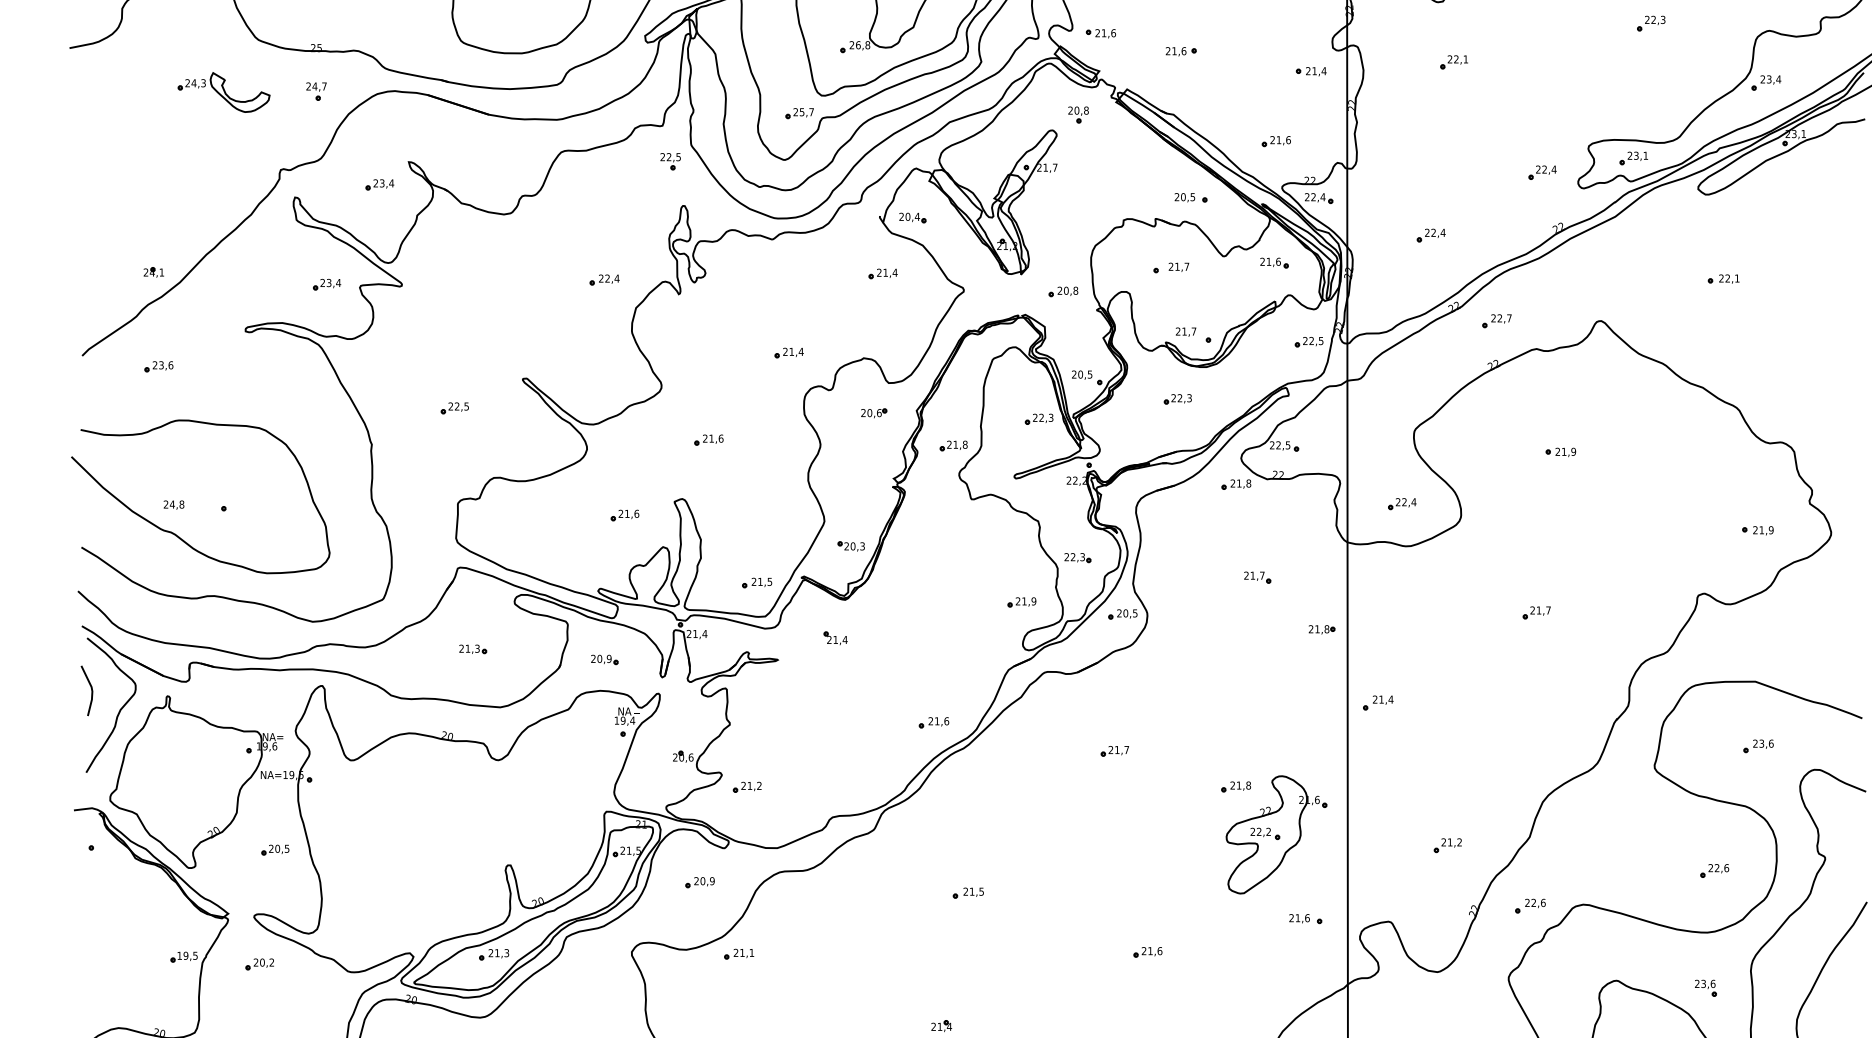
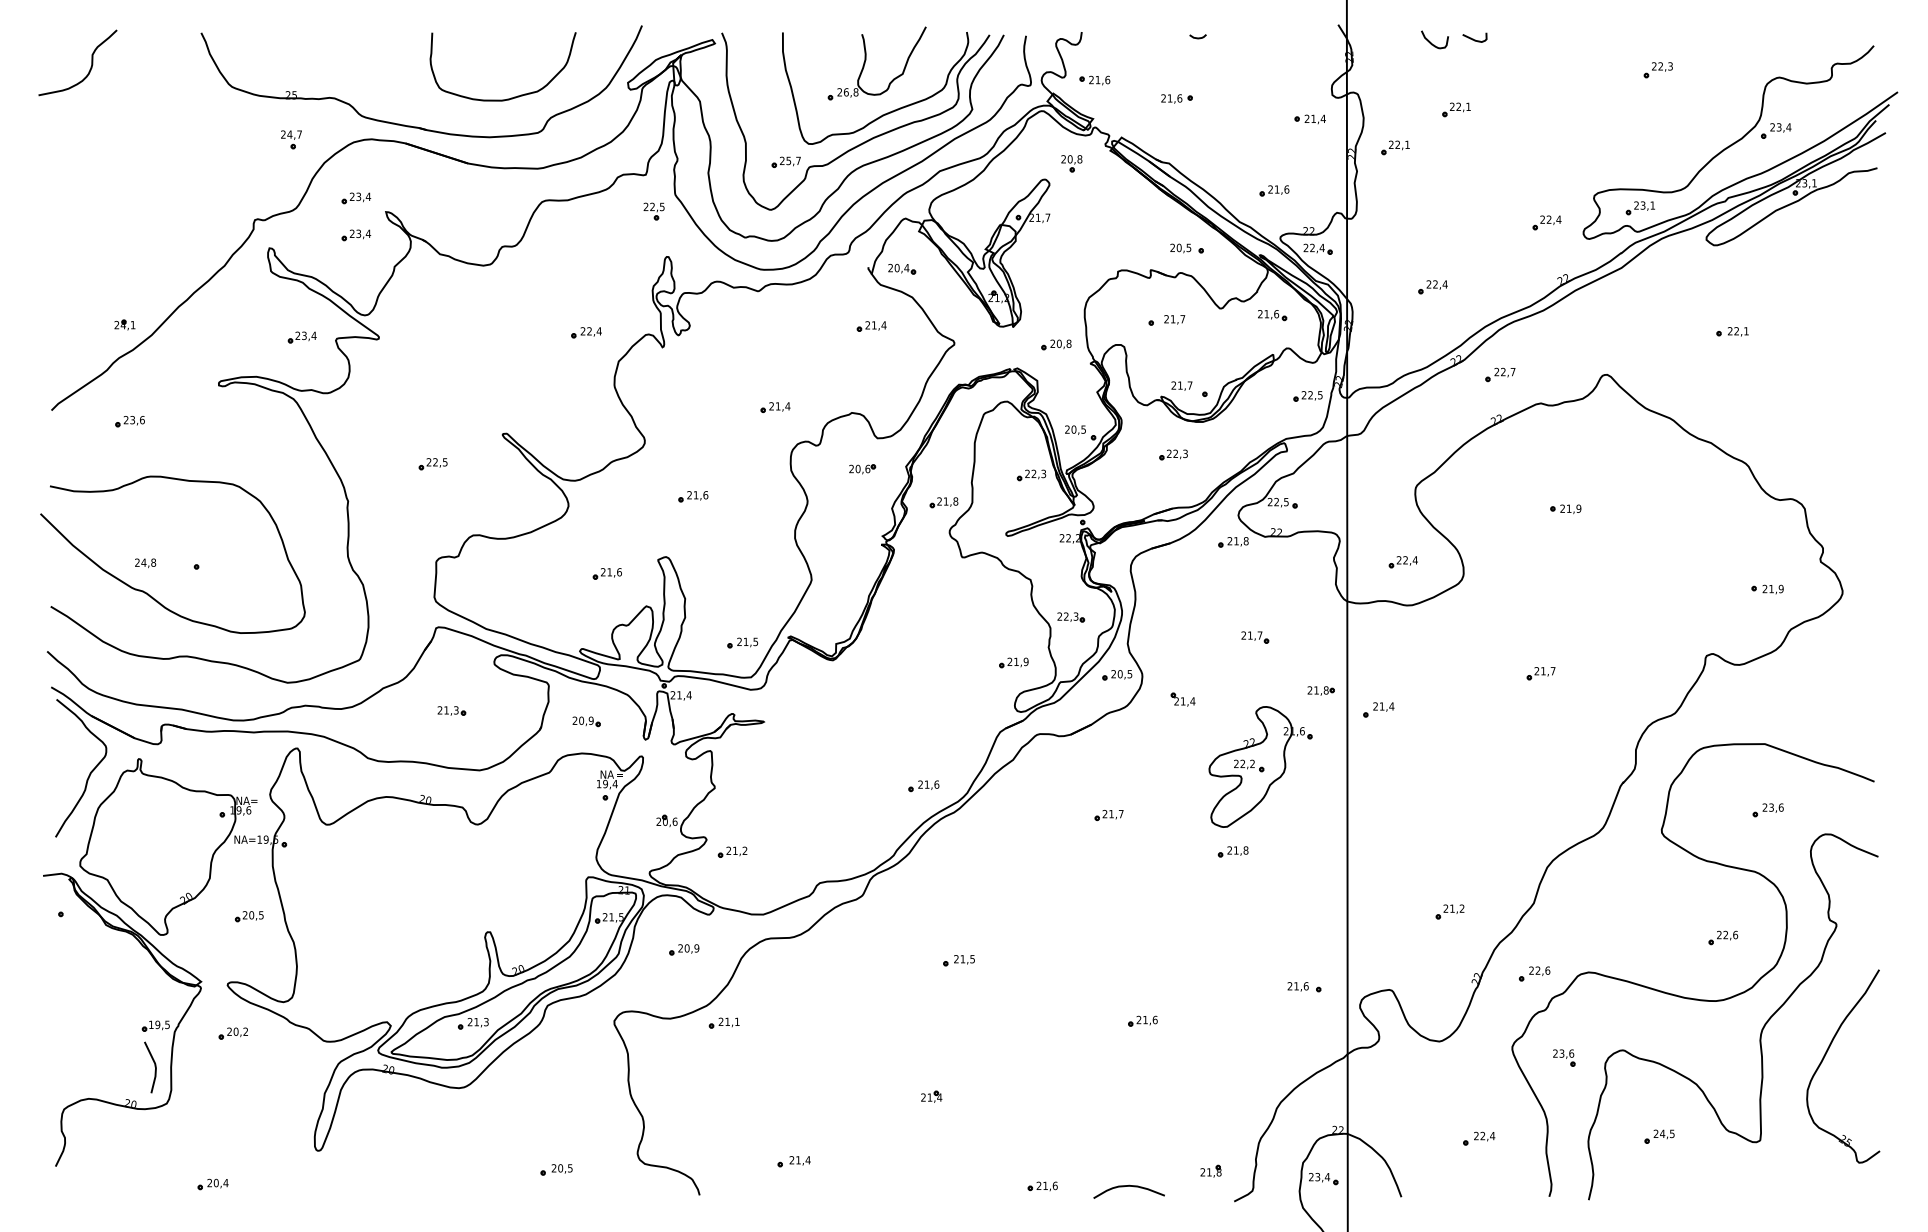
part: (223, 92) -> (196, 140), removed
part: (1394, 99) -> (1395, 147), added
part: (380, 148) -> (356, 198), added
part: (850, 546) -> (838, 605), removed
part: (835, 638) -> (1182, 699), moved
line: (90, 689) -> (154, 1066), moved
part: (1377, 702) -> (1378, 709), moved
part: (1276, 834) -> (1260, 766), moved
part: (1706, 987) -> (1564, 1057), moved

